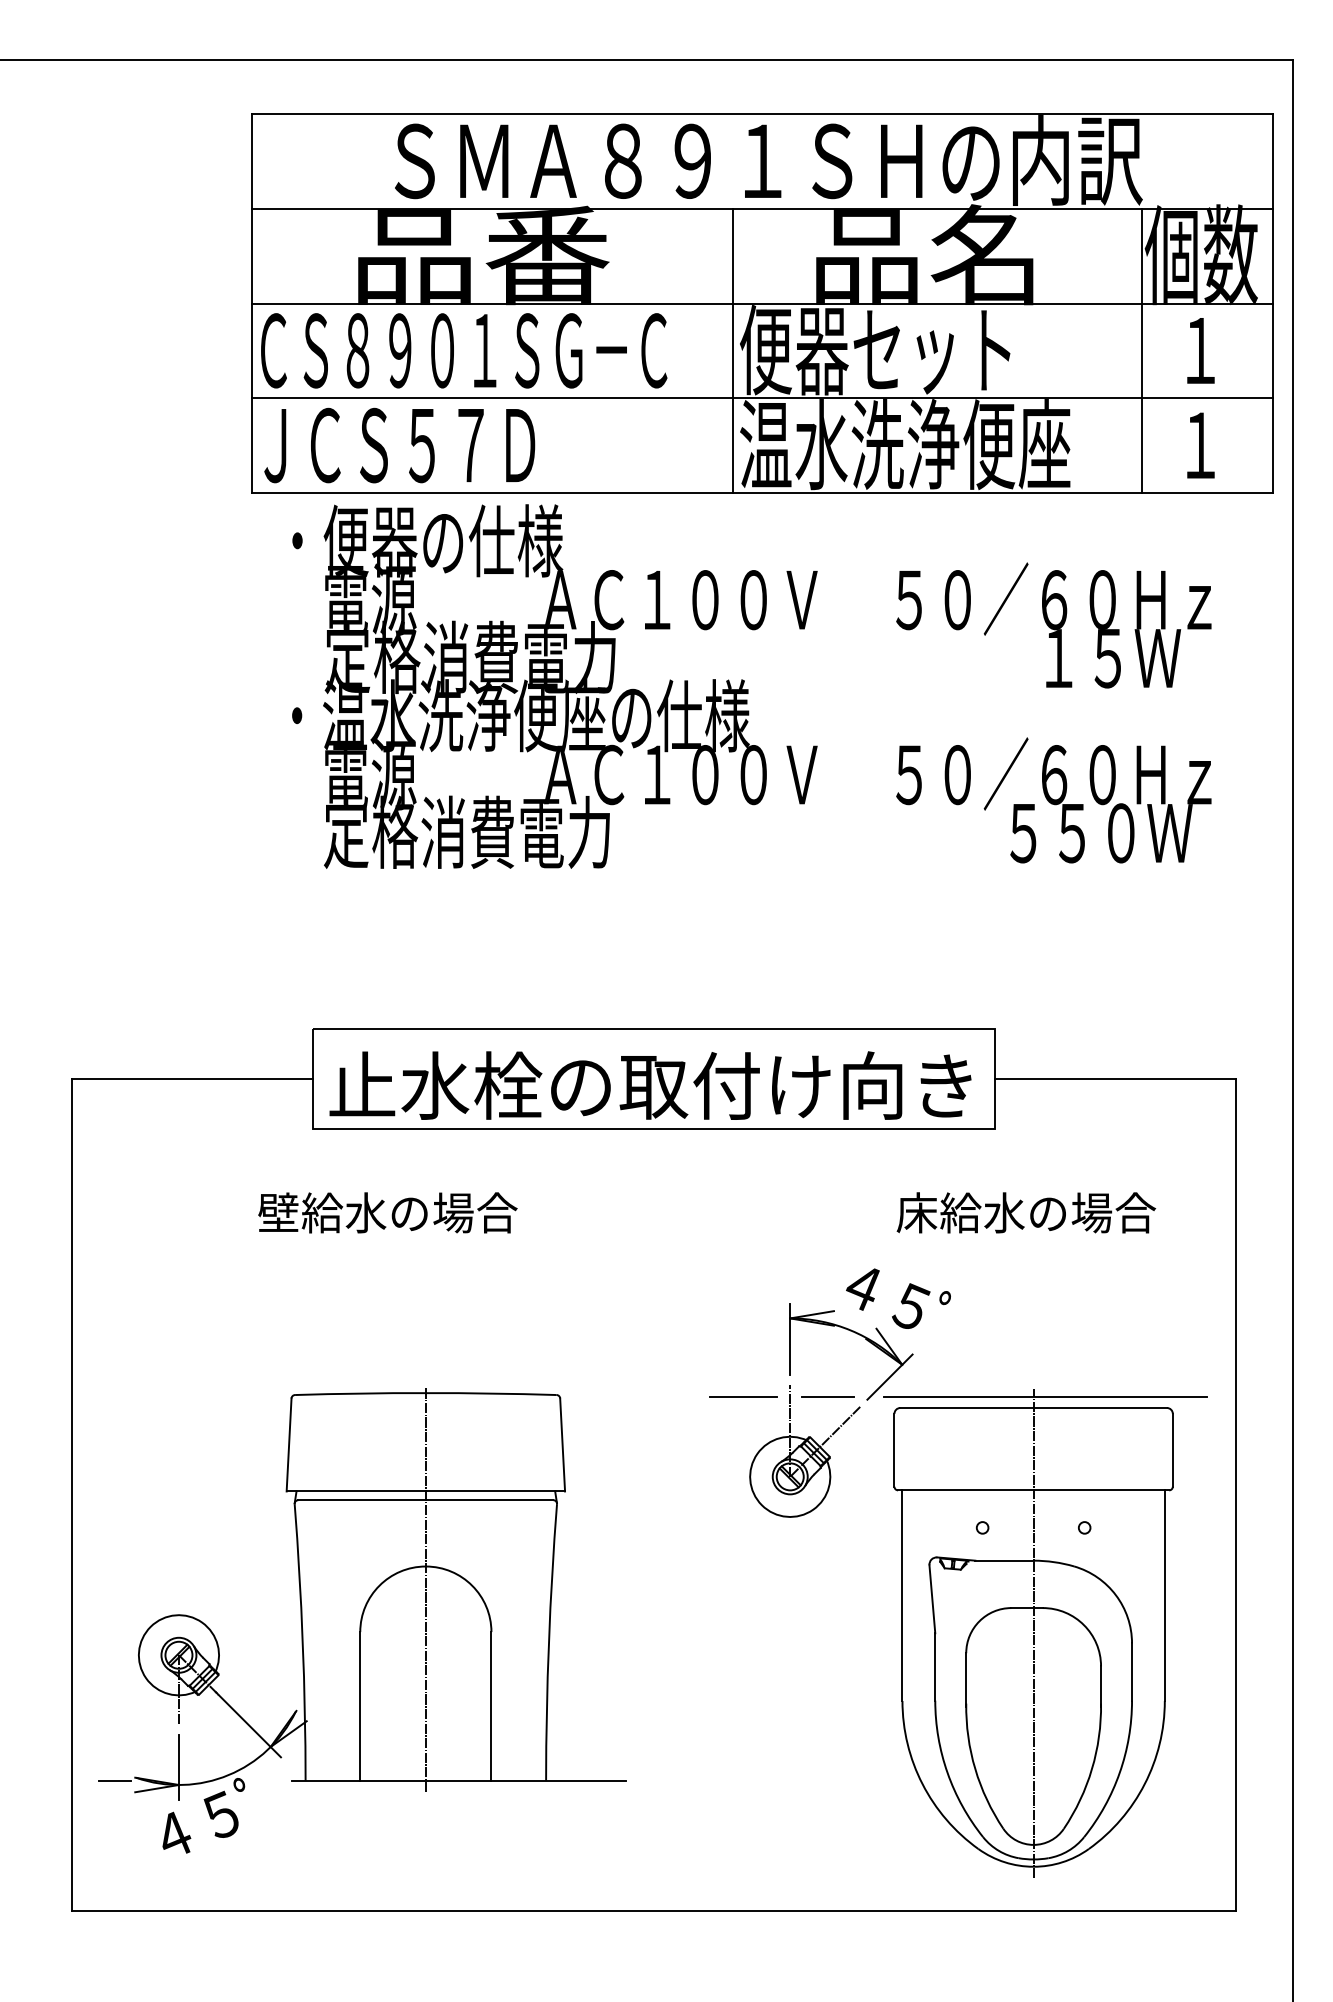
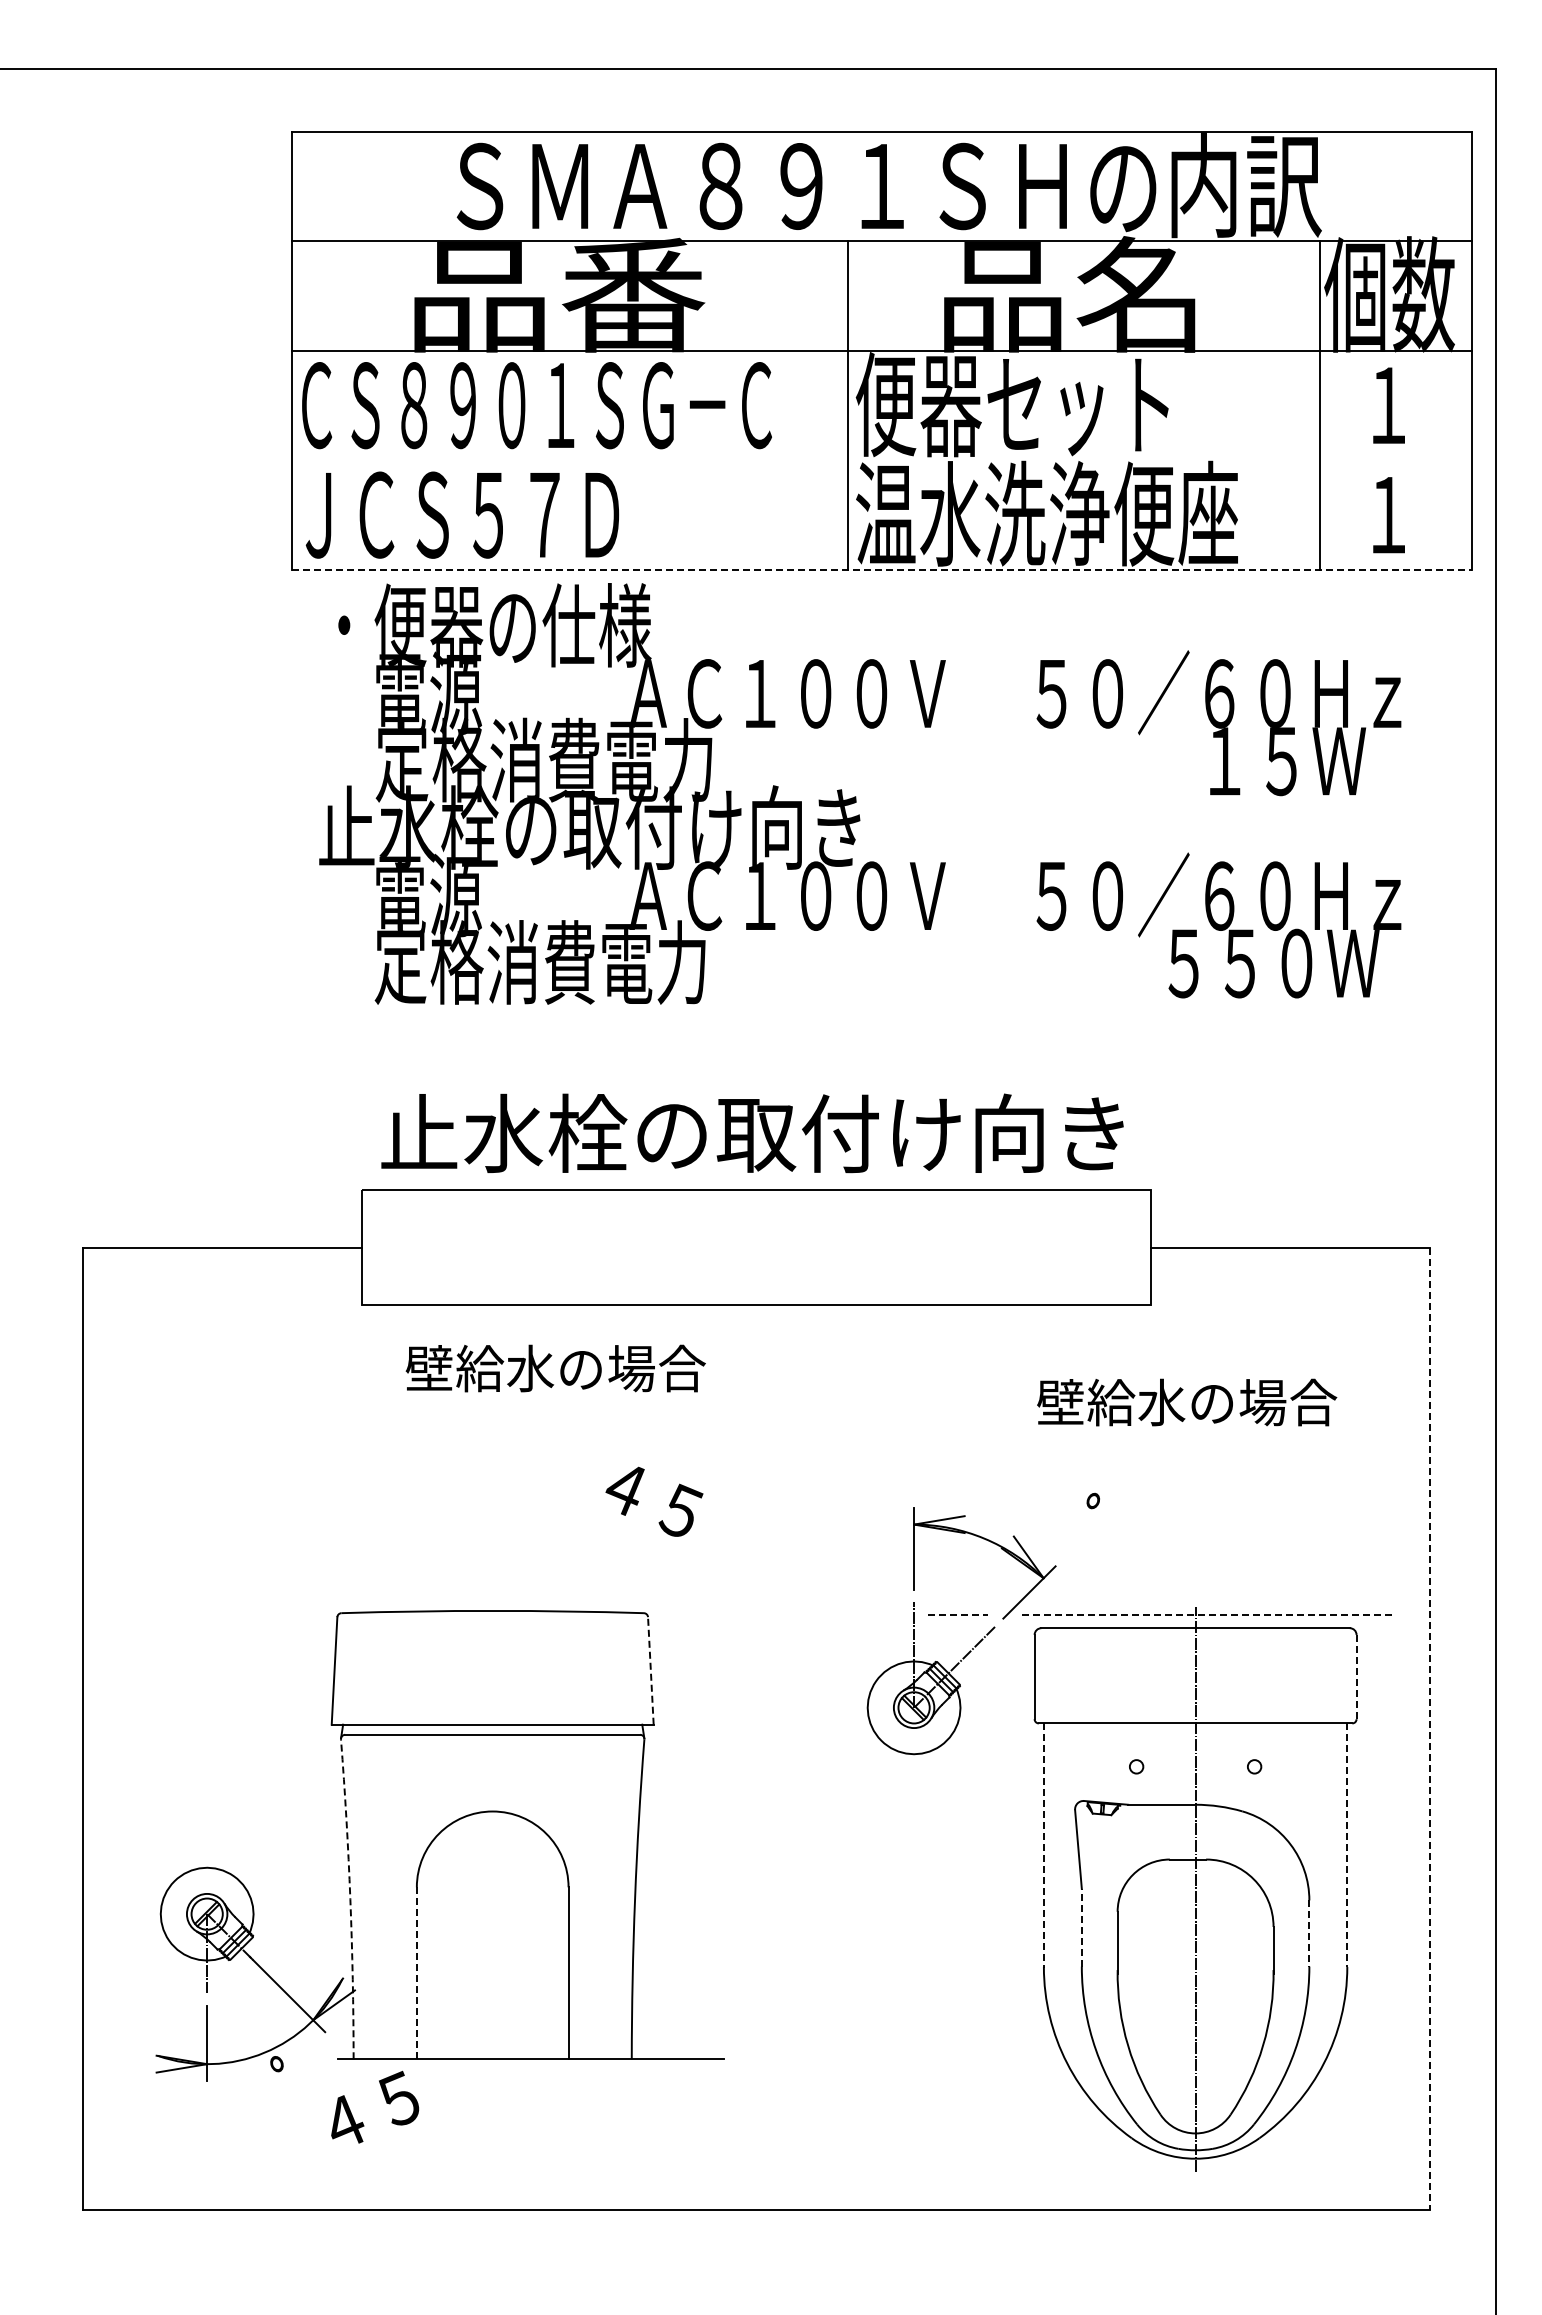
line: (762, 398) -> (882, 460), removed
line: (762, 493) -> (882, 570), solid -> dashed
text: (513, 715) -> (593, 827), ・温水洗浄便座の仕様 -> 止水栓の取付け向き
text: (650, 1085) -> (752, 1133), moved
text: (387, 1212) -> (555, 1368), moved
text: (916, 1212) -> (1060, 1402), 床給水の場合 -> 壁給水の場合
text: (888, 1298) -> (654, 1501), moved
line: (743, 1397) -> (859, 1615), removed
line: (828, 1397) -> (958, 1615), solid -> dashed
line: (1045, 1397) -> (1209, 1615), solid -> dashed
line: (562, 1444) -> (650, 1670), solid -> dashed
line: (1172, 1450) -> (1356, 1677), solid -> dashed
line: (1235, 1495) -> (1429, 1729), solid -> dashed
line: (425, 1589) -> (492, 1838), removed
line: (902, 1595) -> (1043, 1845), solid -> dashed
line: (1164, 1595) -> (1347, 1845), solid -> dashed
arc: (302, 1642) -> (350, 1899), solid -> dashed
line: (934, 1666) -> (1081, 1927), solid -> dashed
line: (1132, 1672) -> (1309, 1934), solid -> dashed
line: (359, 1706) -> (416, 1973), solid -> dashed
line: (115, 1780) -> (133, 2059), removed
text: (200, 1821) -> (375, 2106), moved

